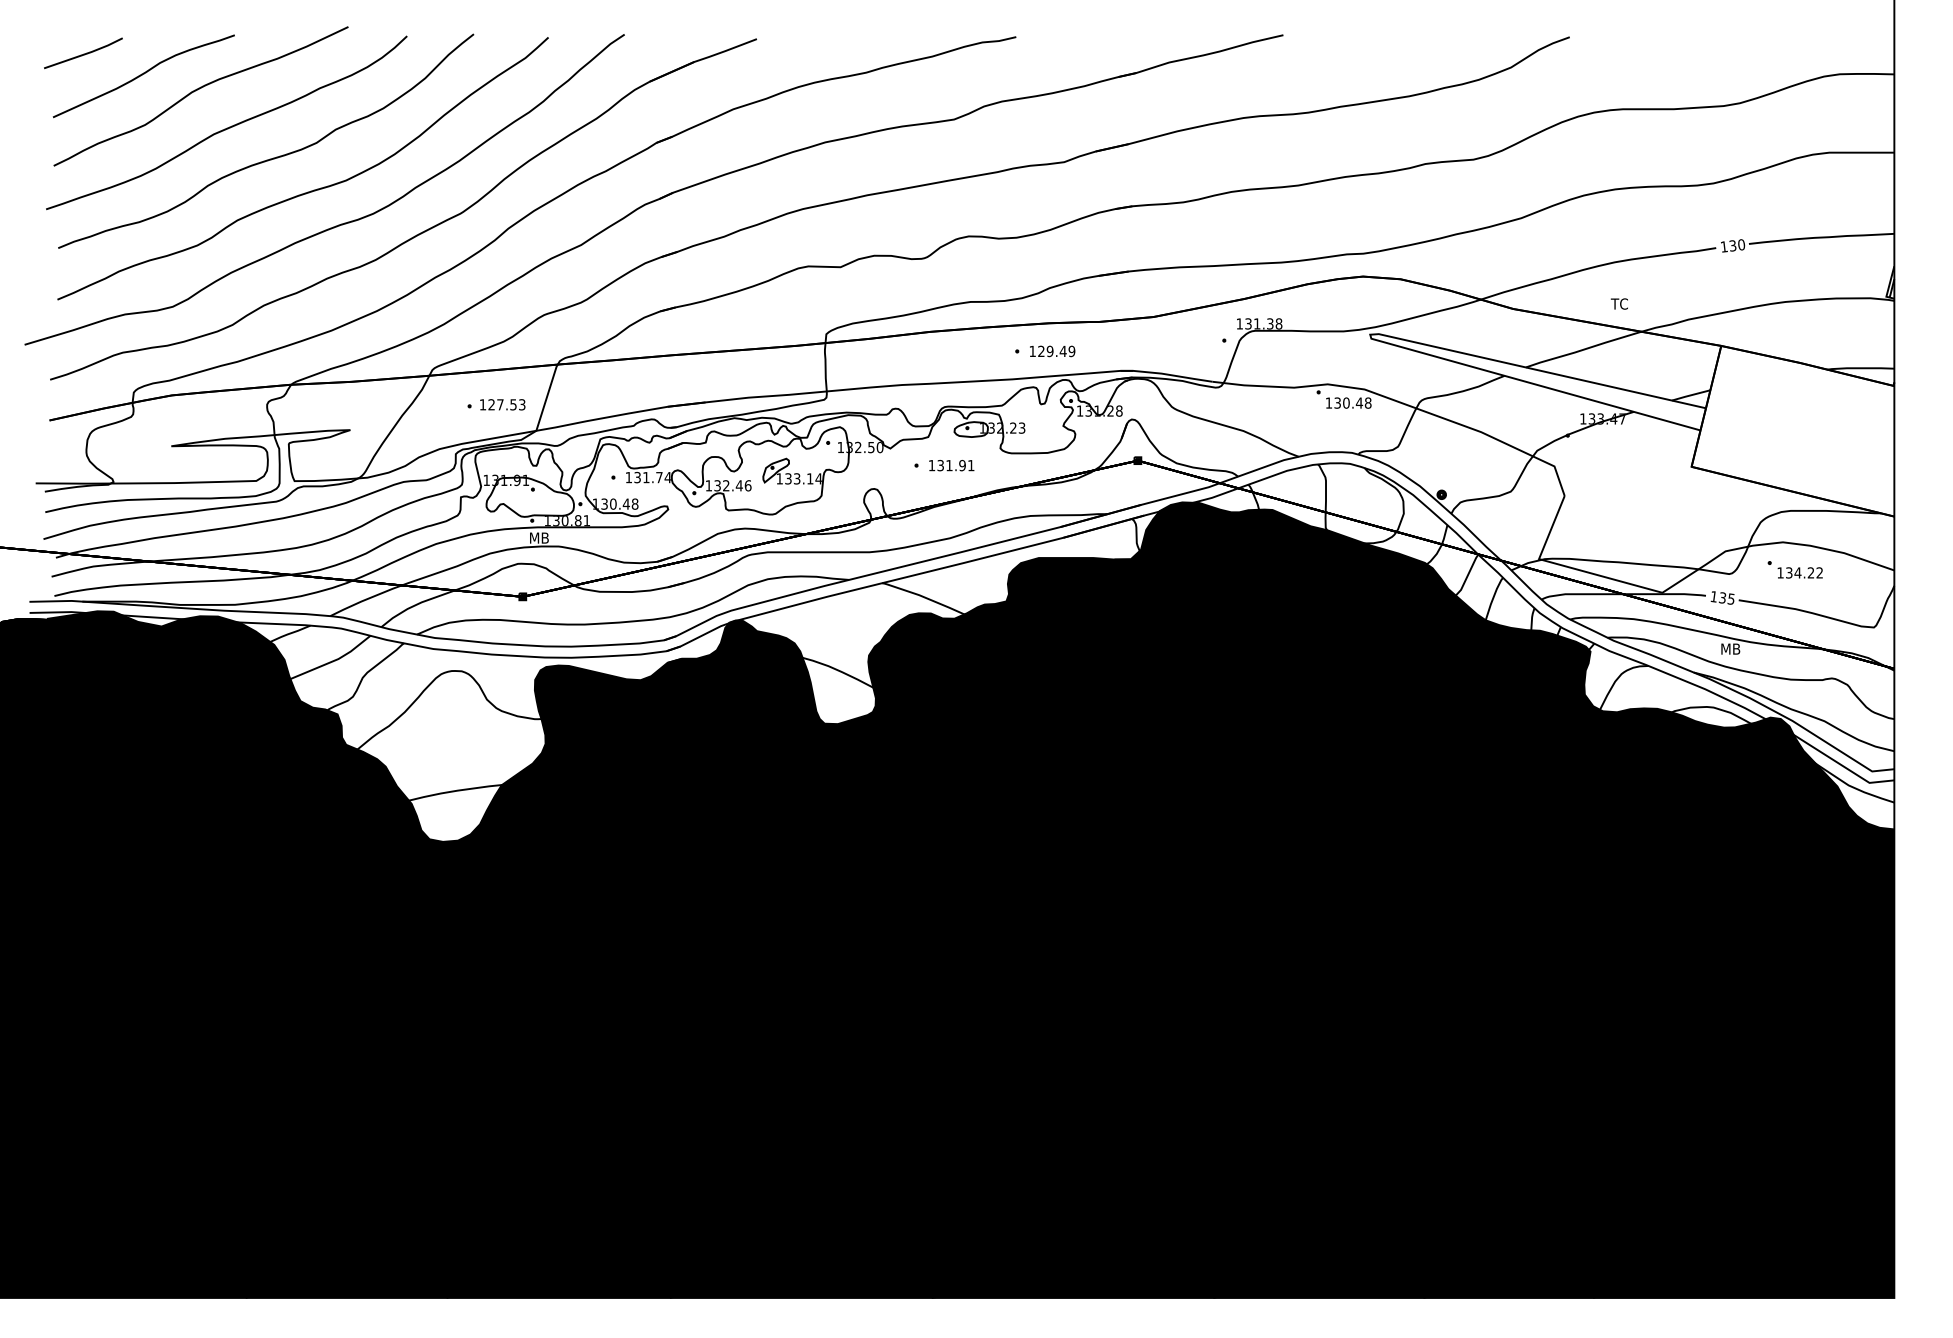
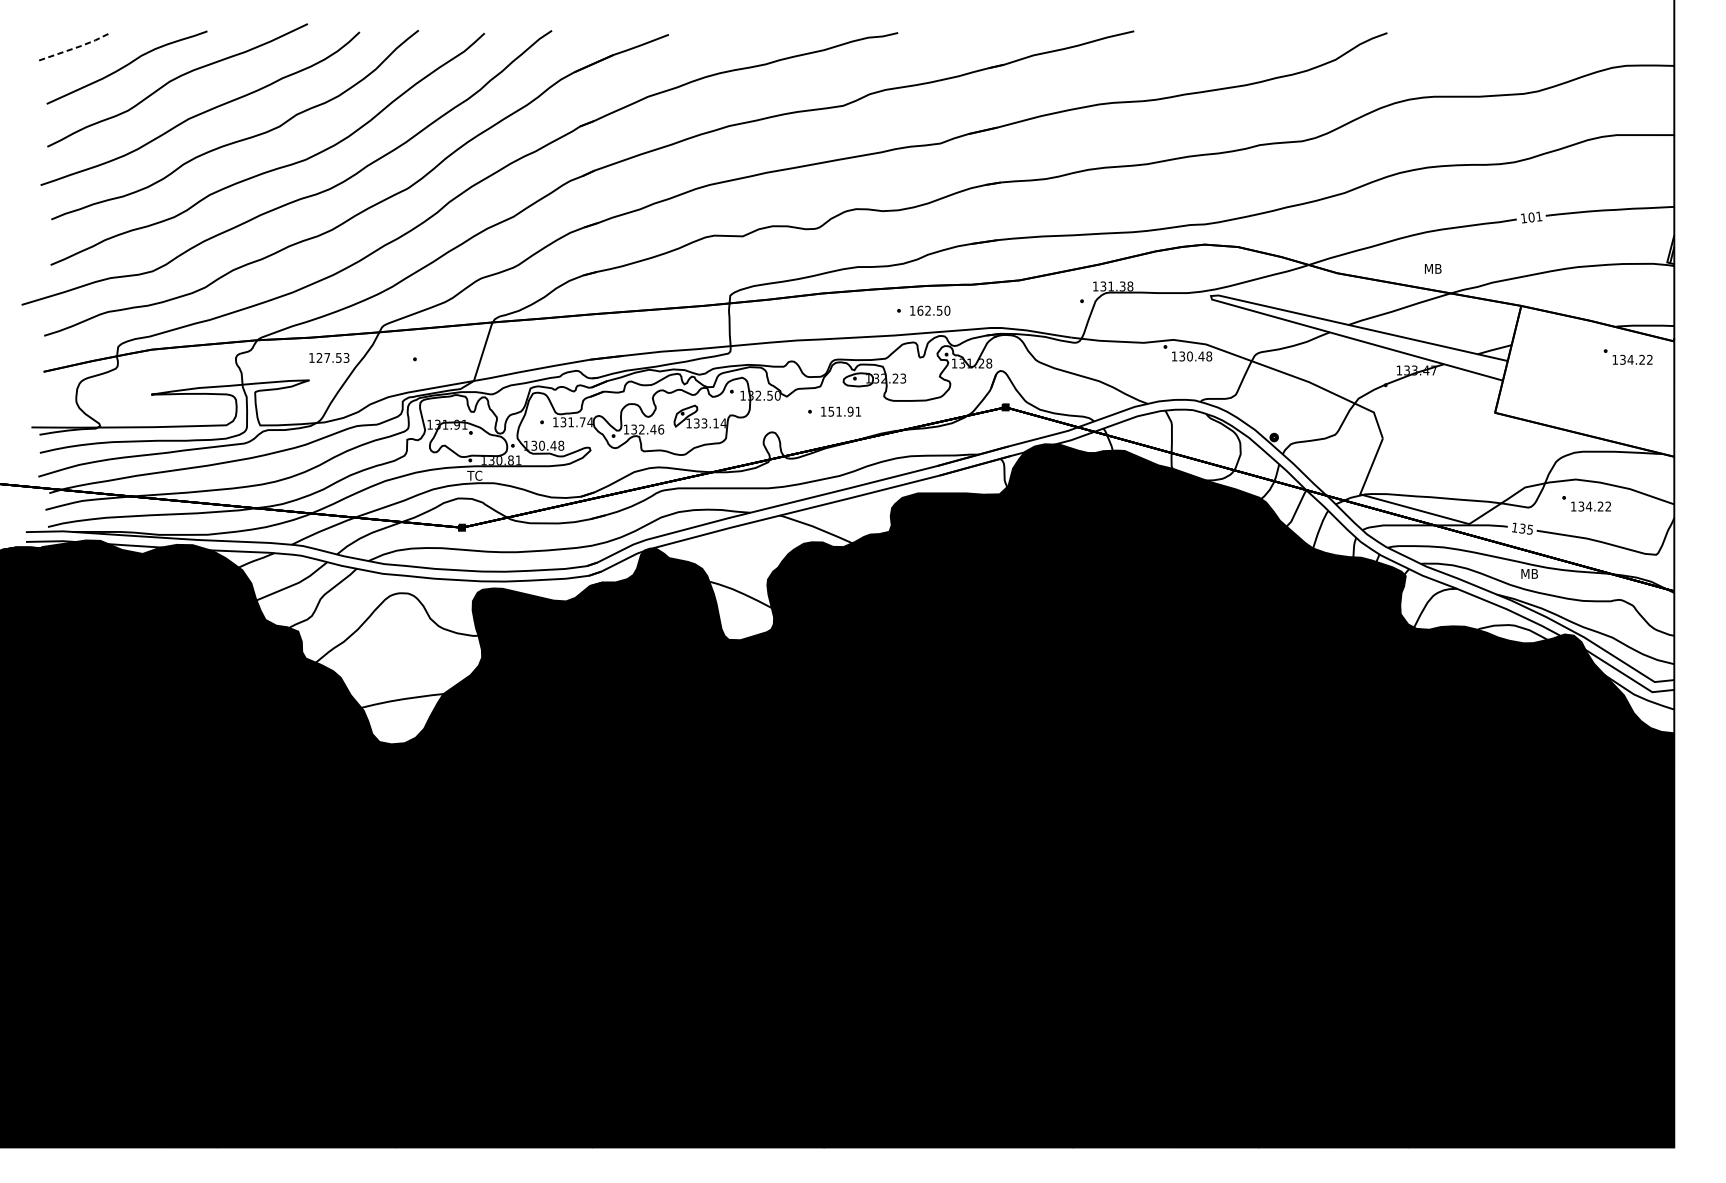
line: (85, 54) -> (75, 48), solid -> dashed
text: (1737, 245) -> (1535, 217), 130 -> 101
text: (1620, 303) -> (1432, 268), TC -> MB
text: (1056, 351) -> (933, 310), 129.49 -> 162.50
part: (1841, 403) -> (1627, 356), added
text: (502, 404) -> (329, 357), moved
text: (940, 464) -> (831, 410), 131.91 -> 151.91
text: (538, 537) -> (475, 475), MB -> TC

